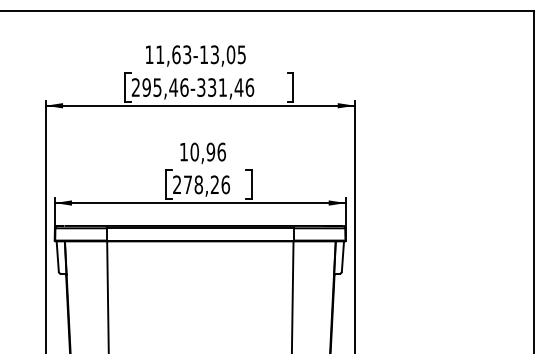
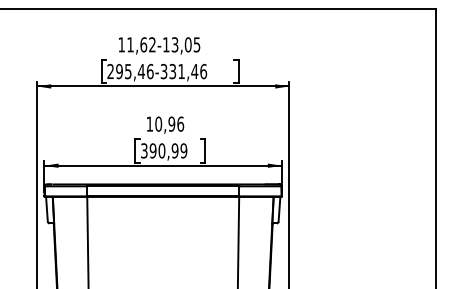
text: (187, 54) -> (152, 44), 11,63-13,05 -> 11,62-13,05
text: (201, 184) -> (164, 150), 278,26 -> 390,99

